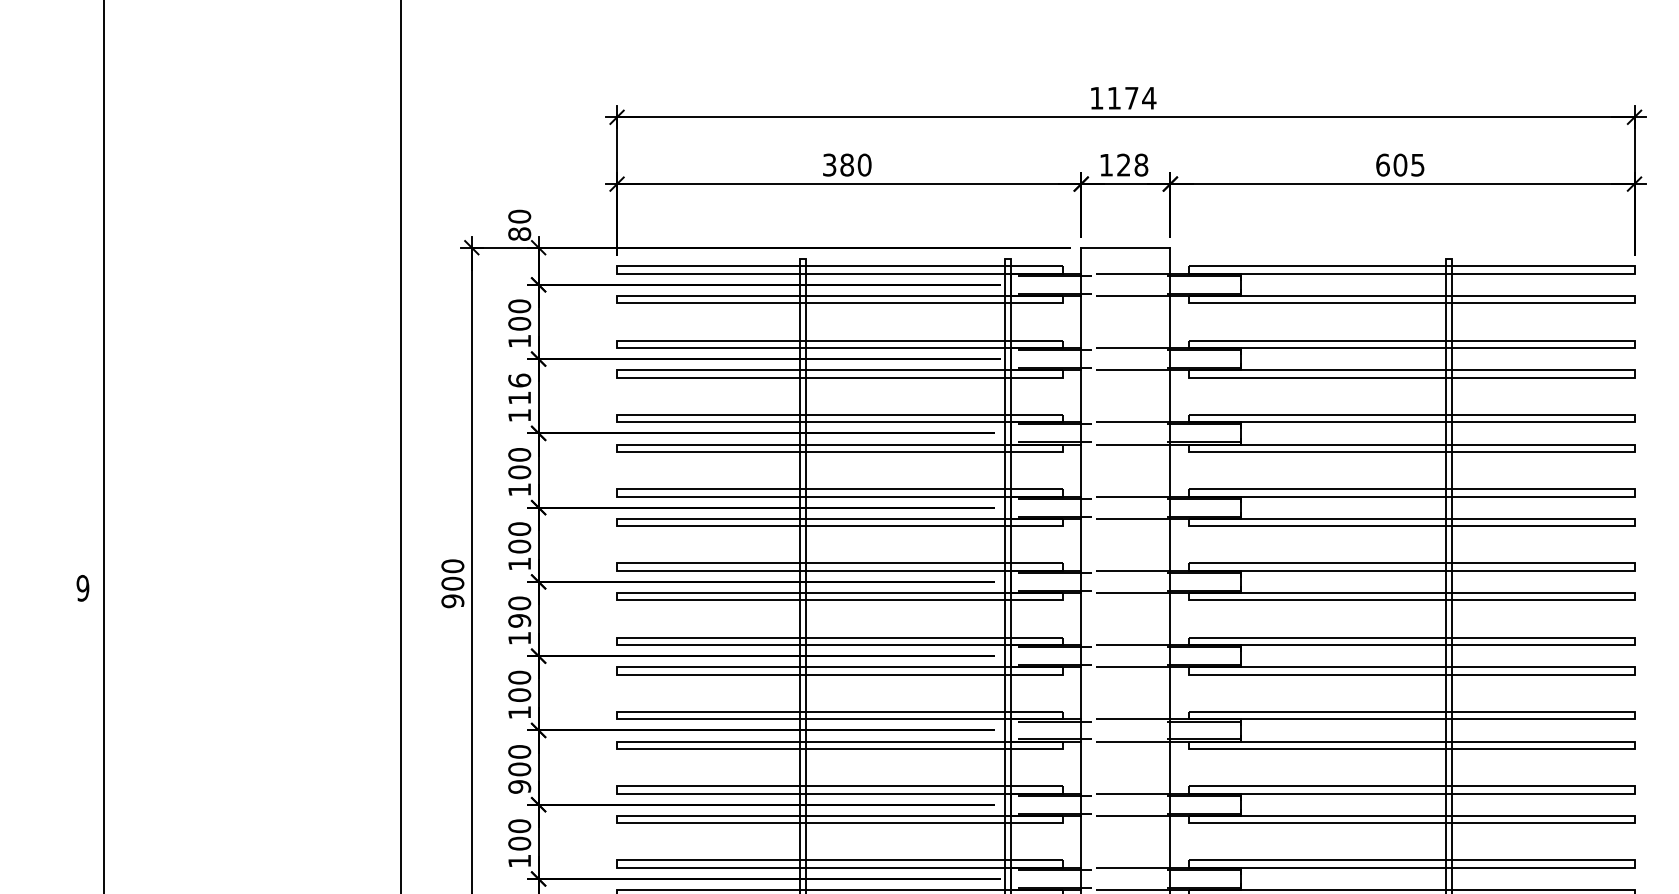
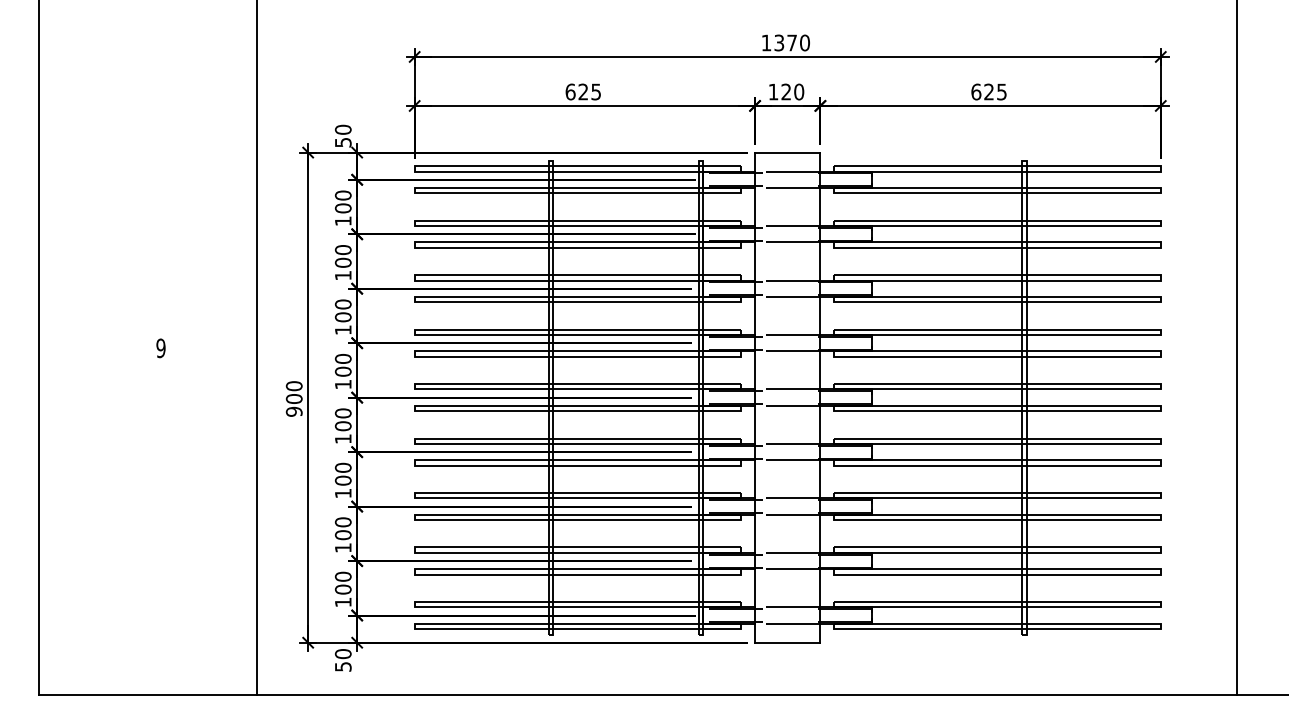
text: (1132, 97) -> (792, 42), 1174 -> 1370
text: (847, 164) -> (583, 91), 380 -> 625
text: (1400, 164) -> (989, 91), 605 -> 625
text: (1141, 165) -> (799, 92), 128 -> 120
text: (518, 233) -> (342, 142), 80 -> 50
text: (518, 389) -> (342, 256), 116 -> 100
text: (82, 588) -> (160, 348), moved
text: (519, 621) -> (343, 426), 190 -> 100
text: (518, 787) -> (342, 548), 900 -> 100

